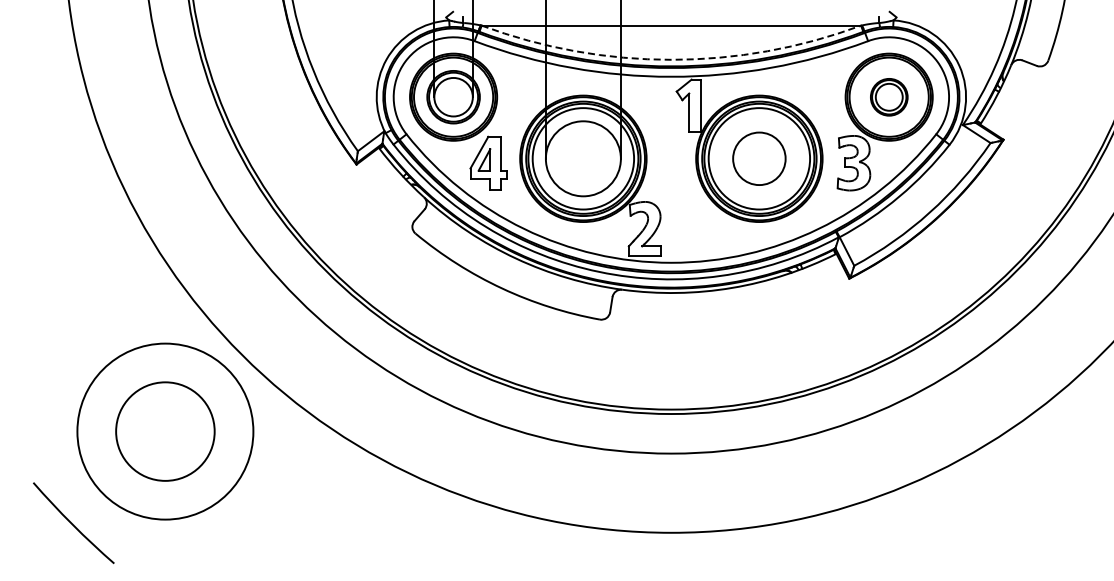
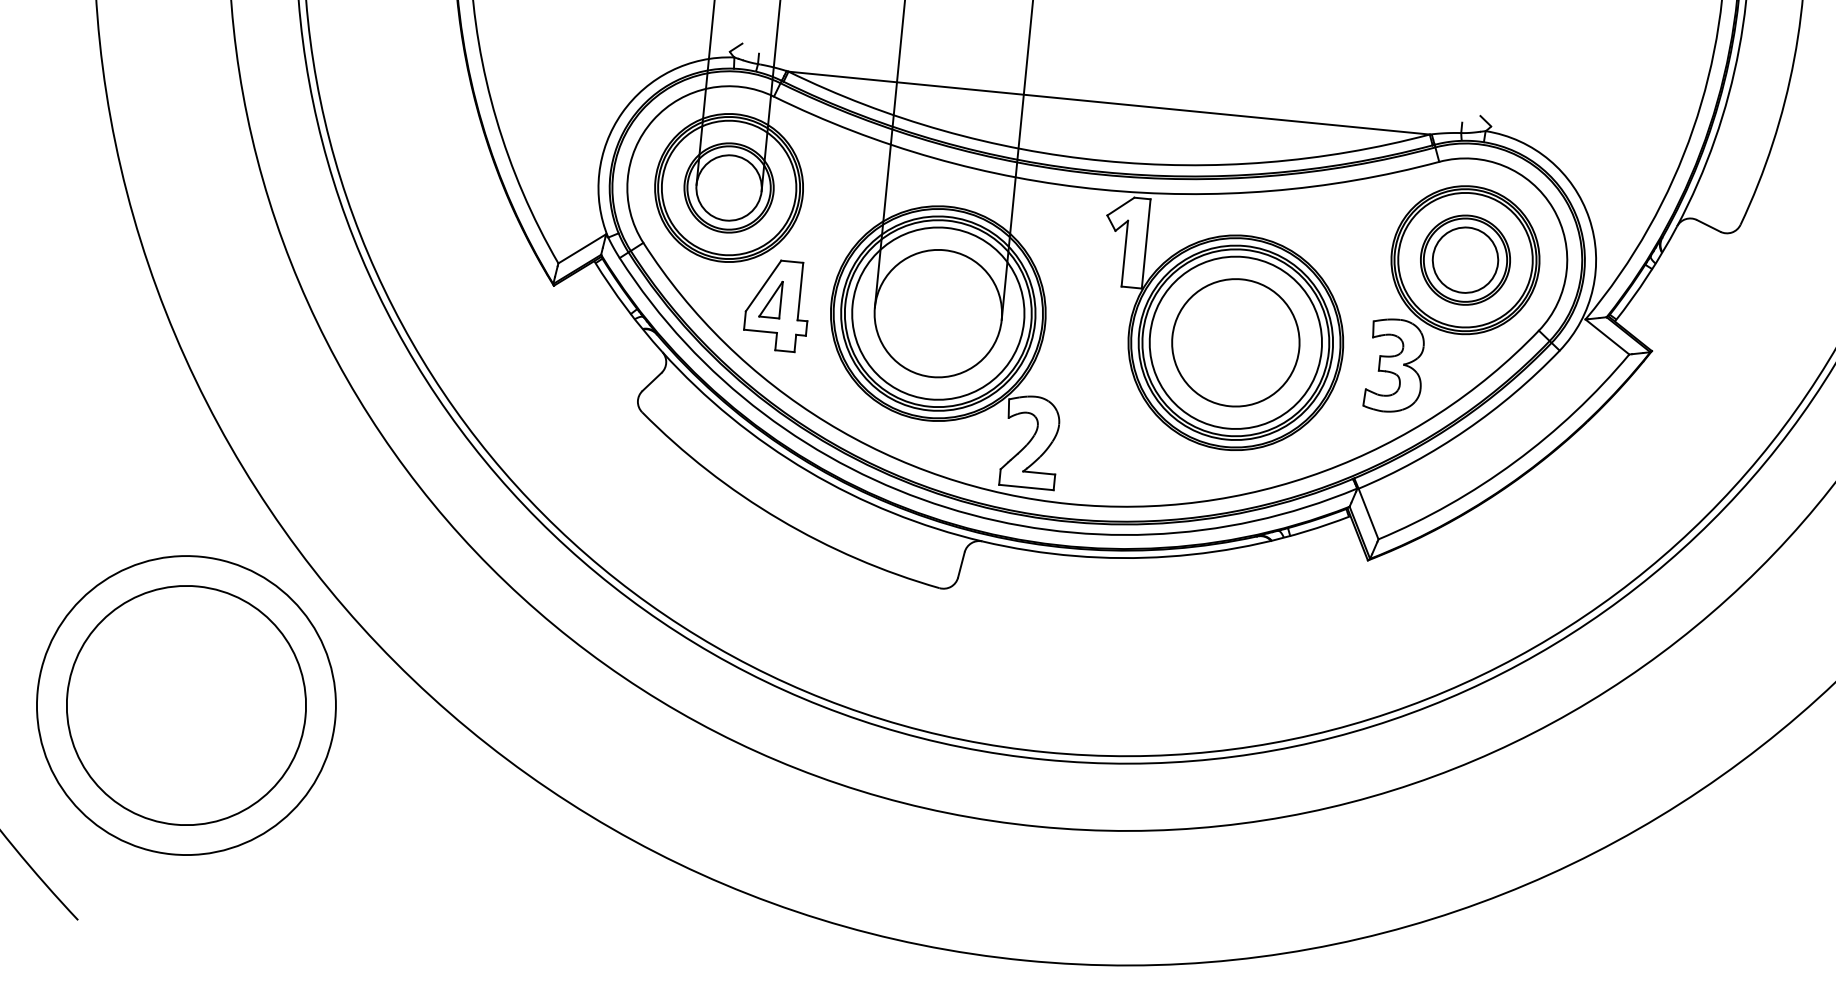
arc: (671, 59) -> (1103, 160), dashed -> solid
part: (889, 97) -> (1465, 260), size x1.43
circle: (758, 158) -> (1234, 342), size x1.43
circle: (165, 431) -> (186, 705), size x1.43

